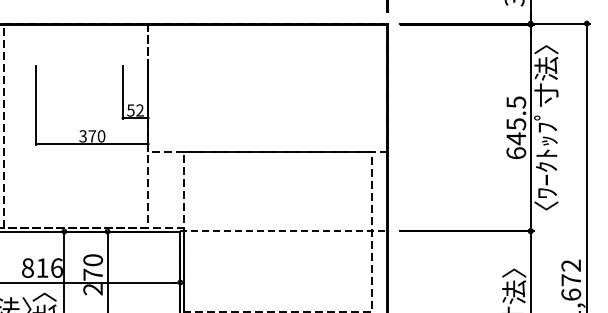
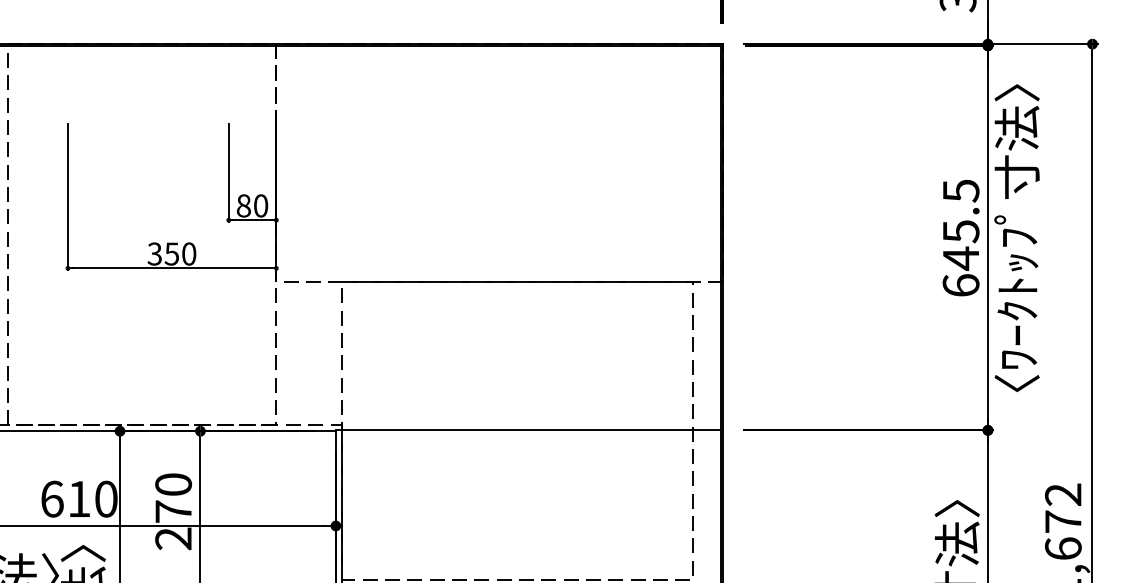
text: (135, 110) -> (252, 205), 52 -> 80
text: (92, 136) -> (172, 254), 370 -> 350
line: (282, 231) -> (525, 431), dashed -> solid
text: (42, 267) -> (79, 498), 816 -> 610

